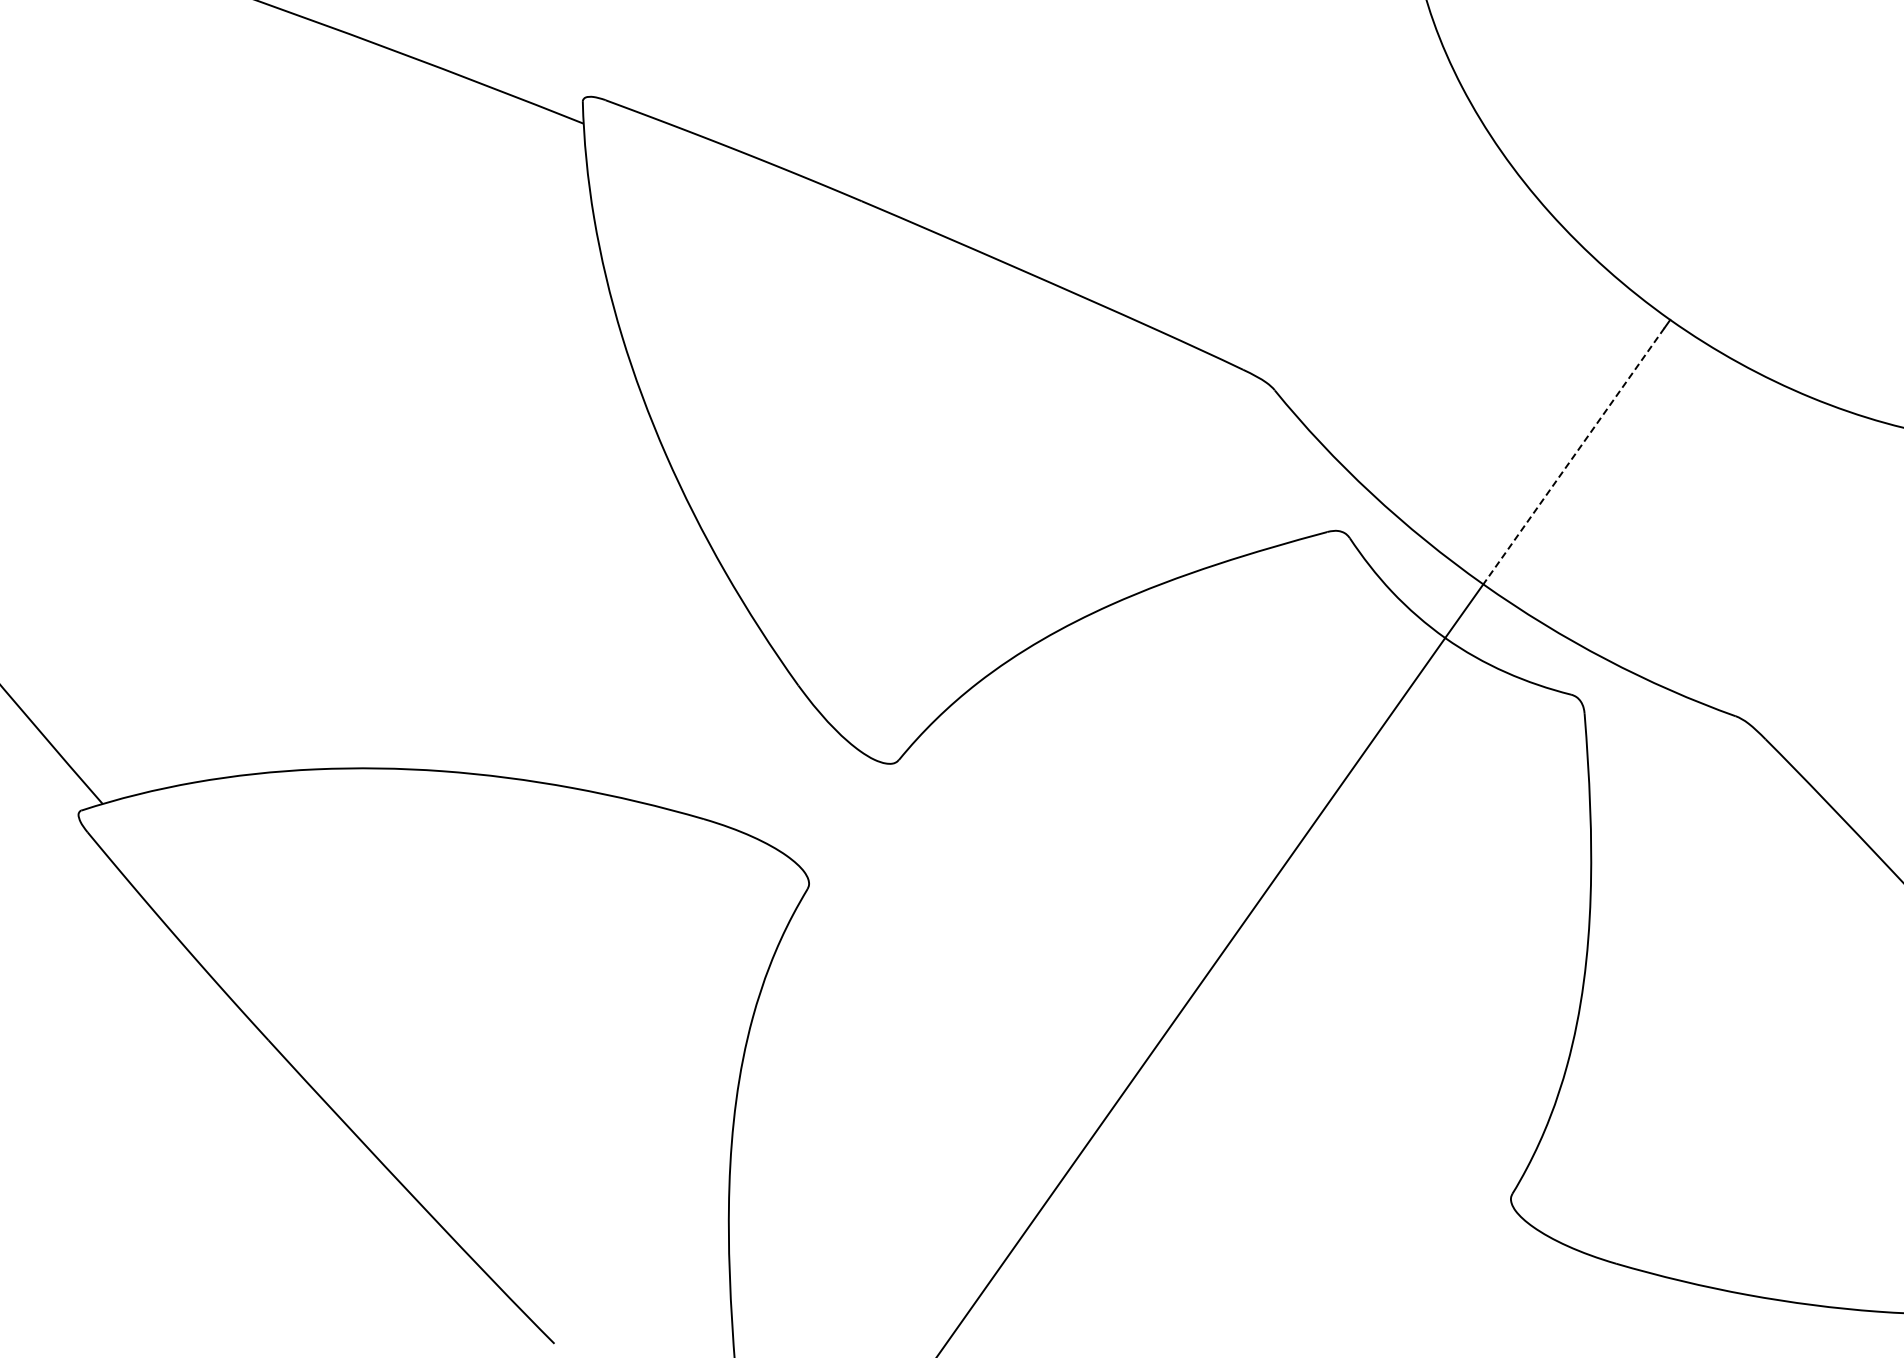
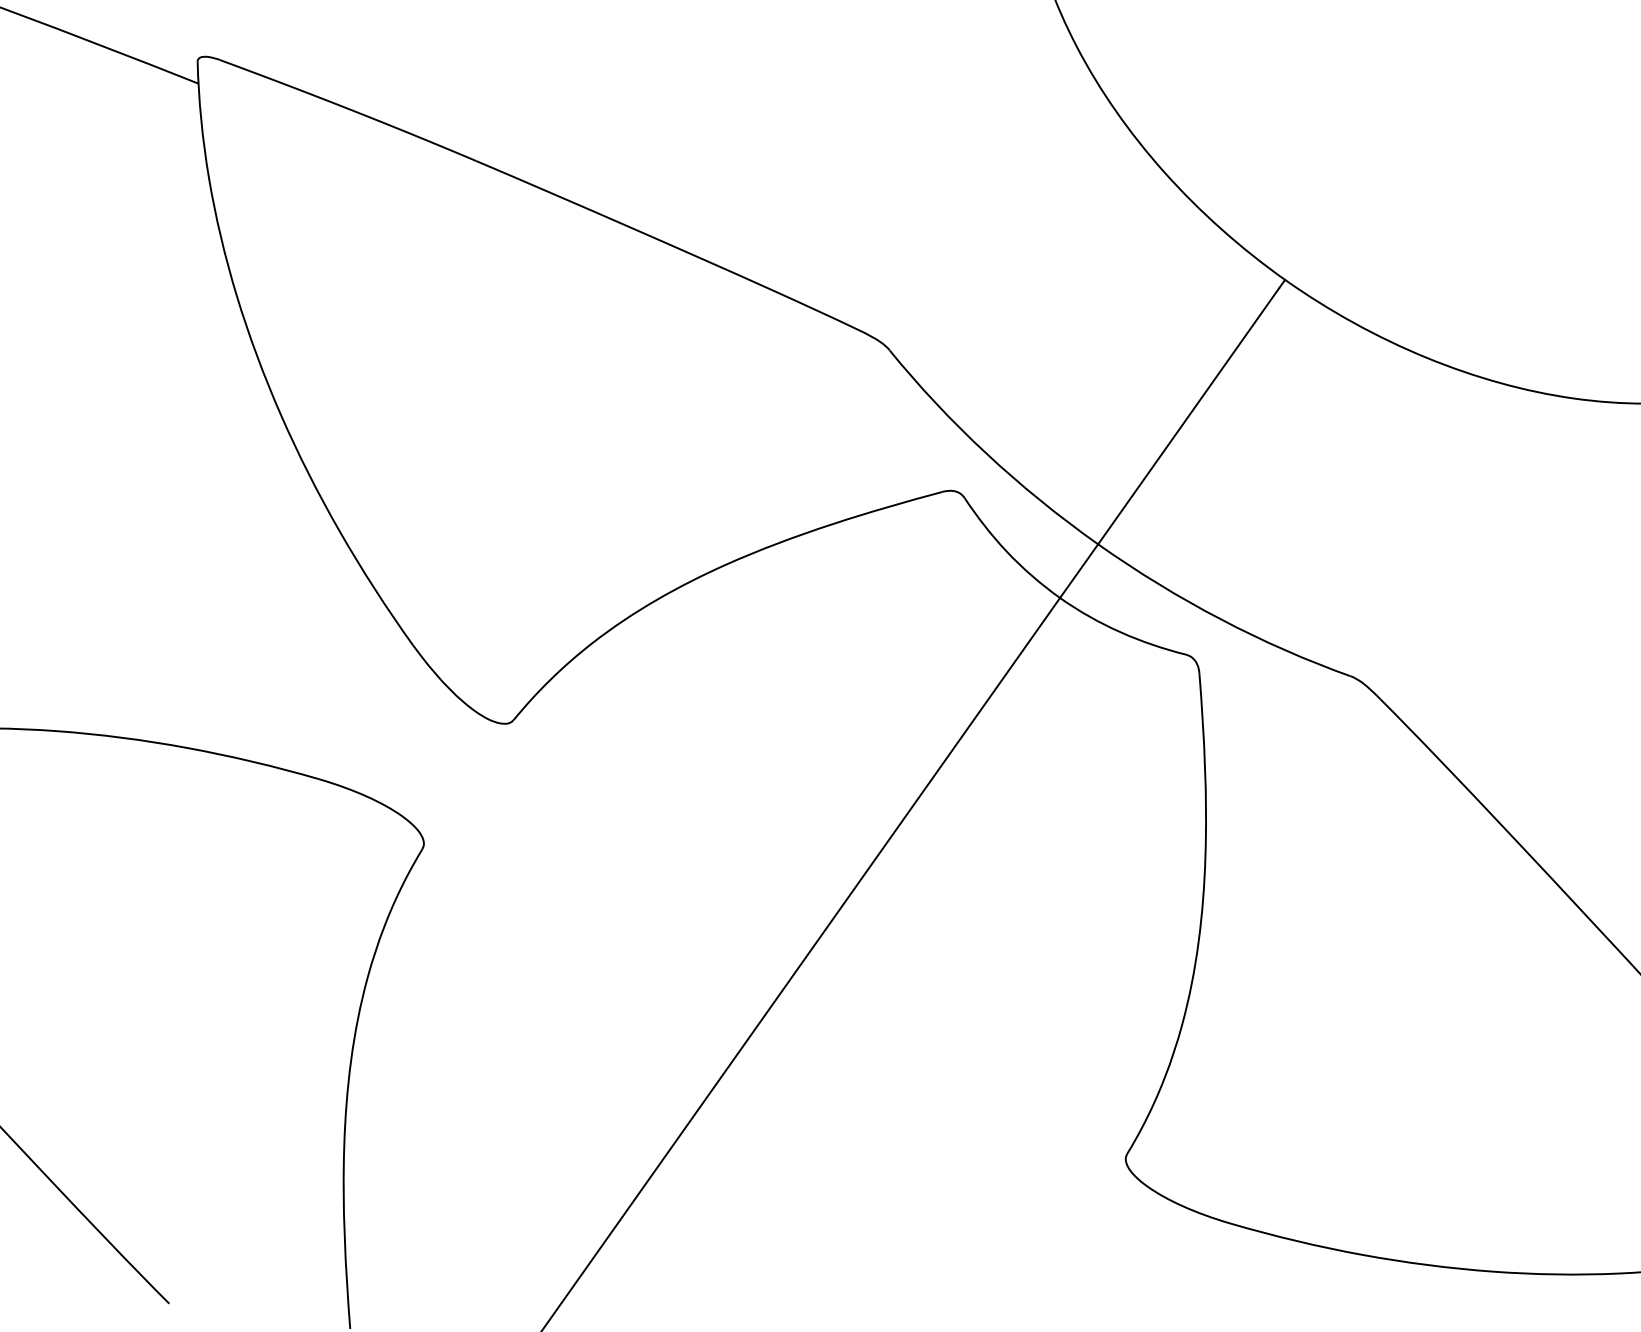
line: (1573, 456) -> (1188, 416), dashed -> solid

